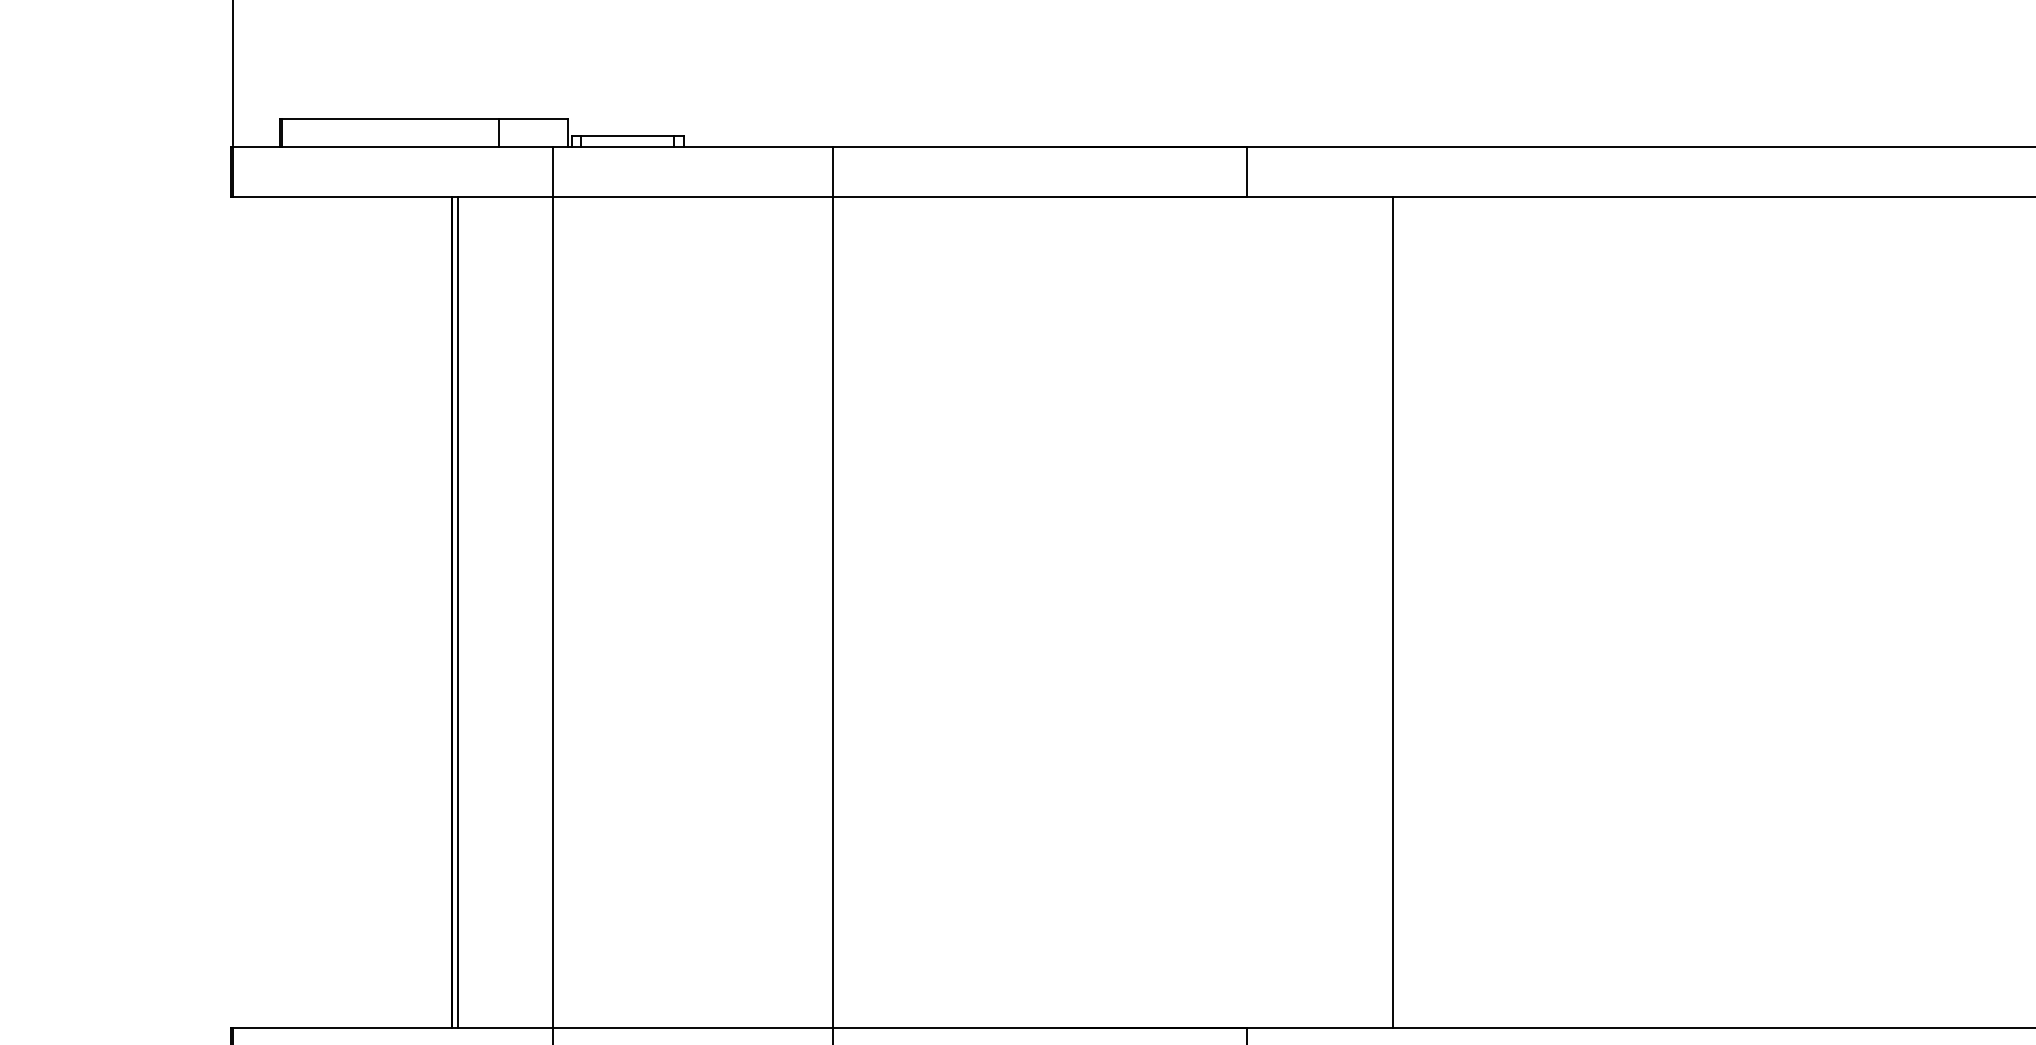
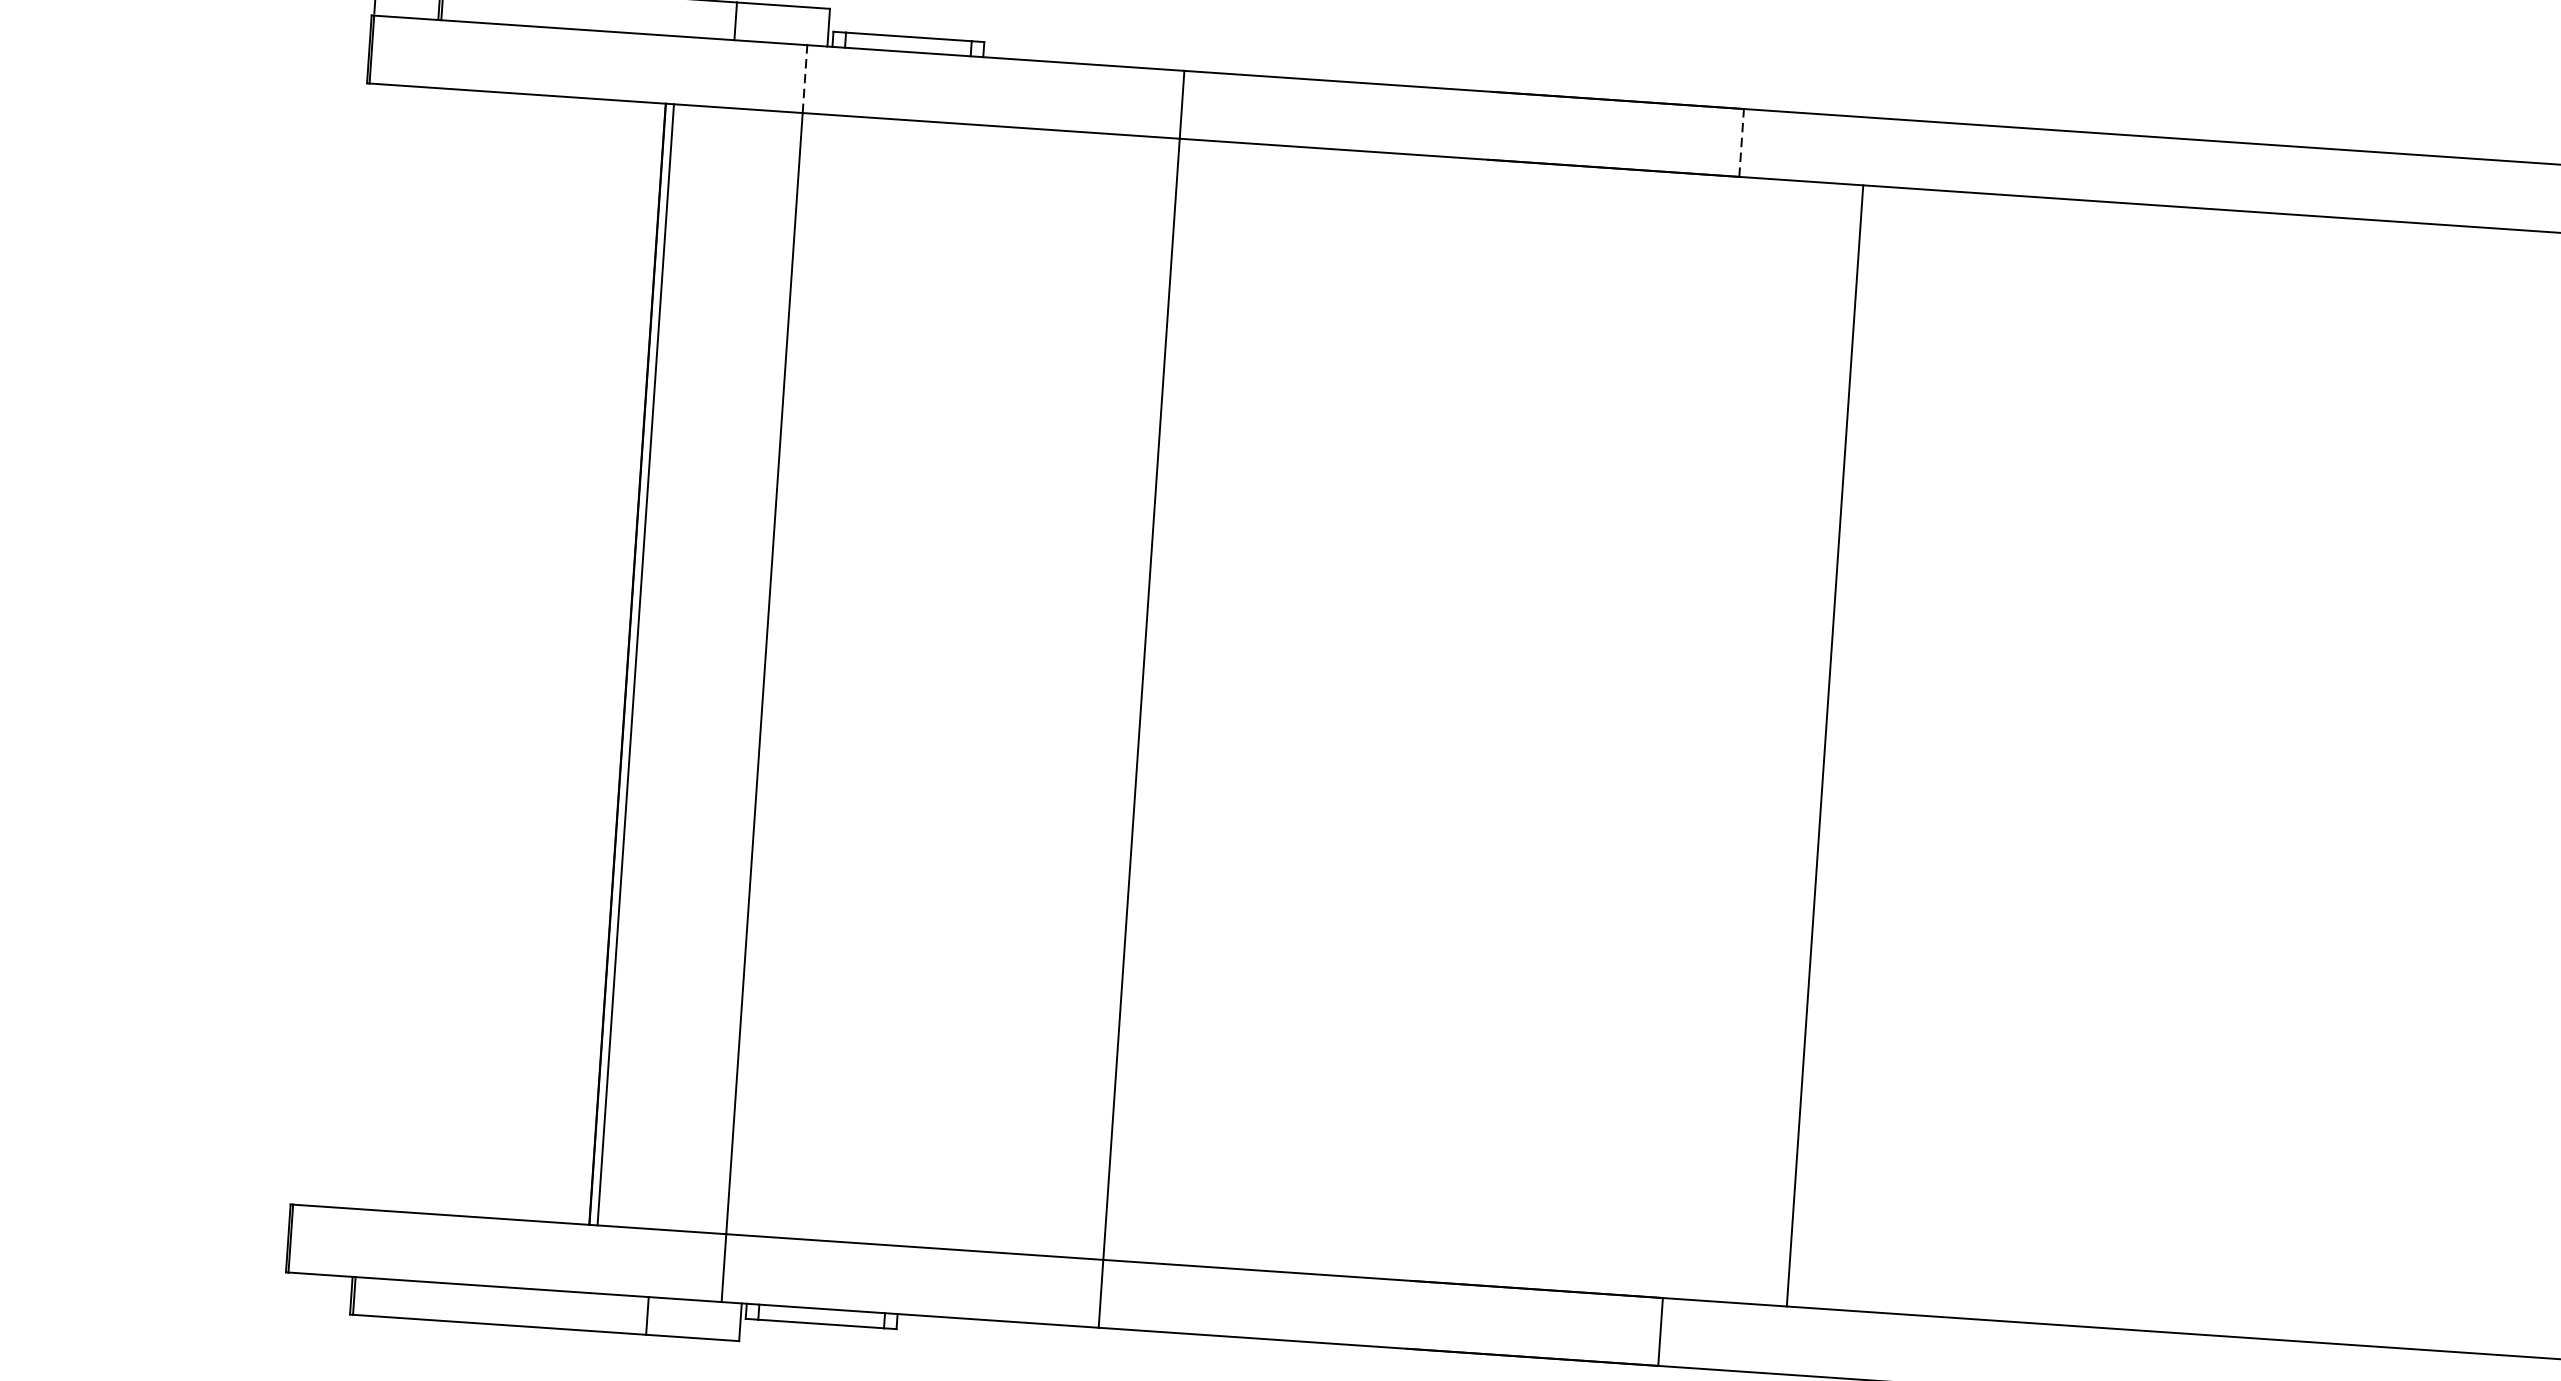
line: (553, 171) -> (805, 78), solid -> dashed
line: (1247, 171) -> (1742, 142), solid -> dashed
line: (1393, 612) -> (1825, 745), moved

